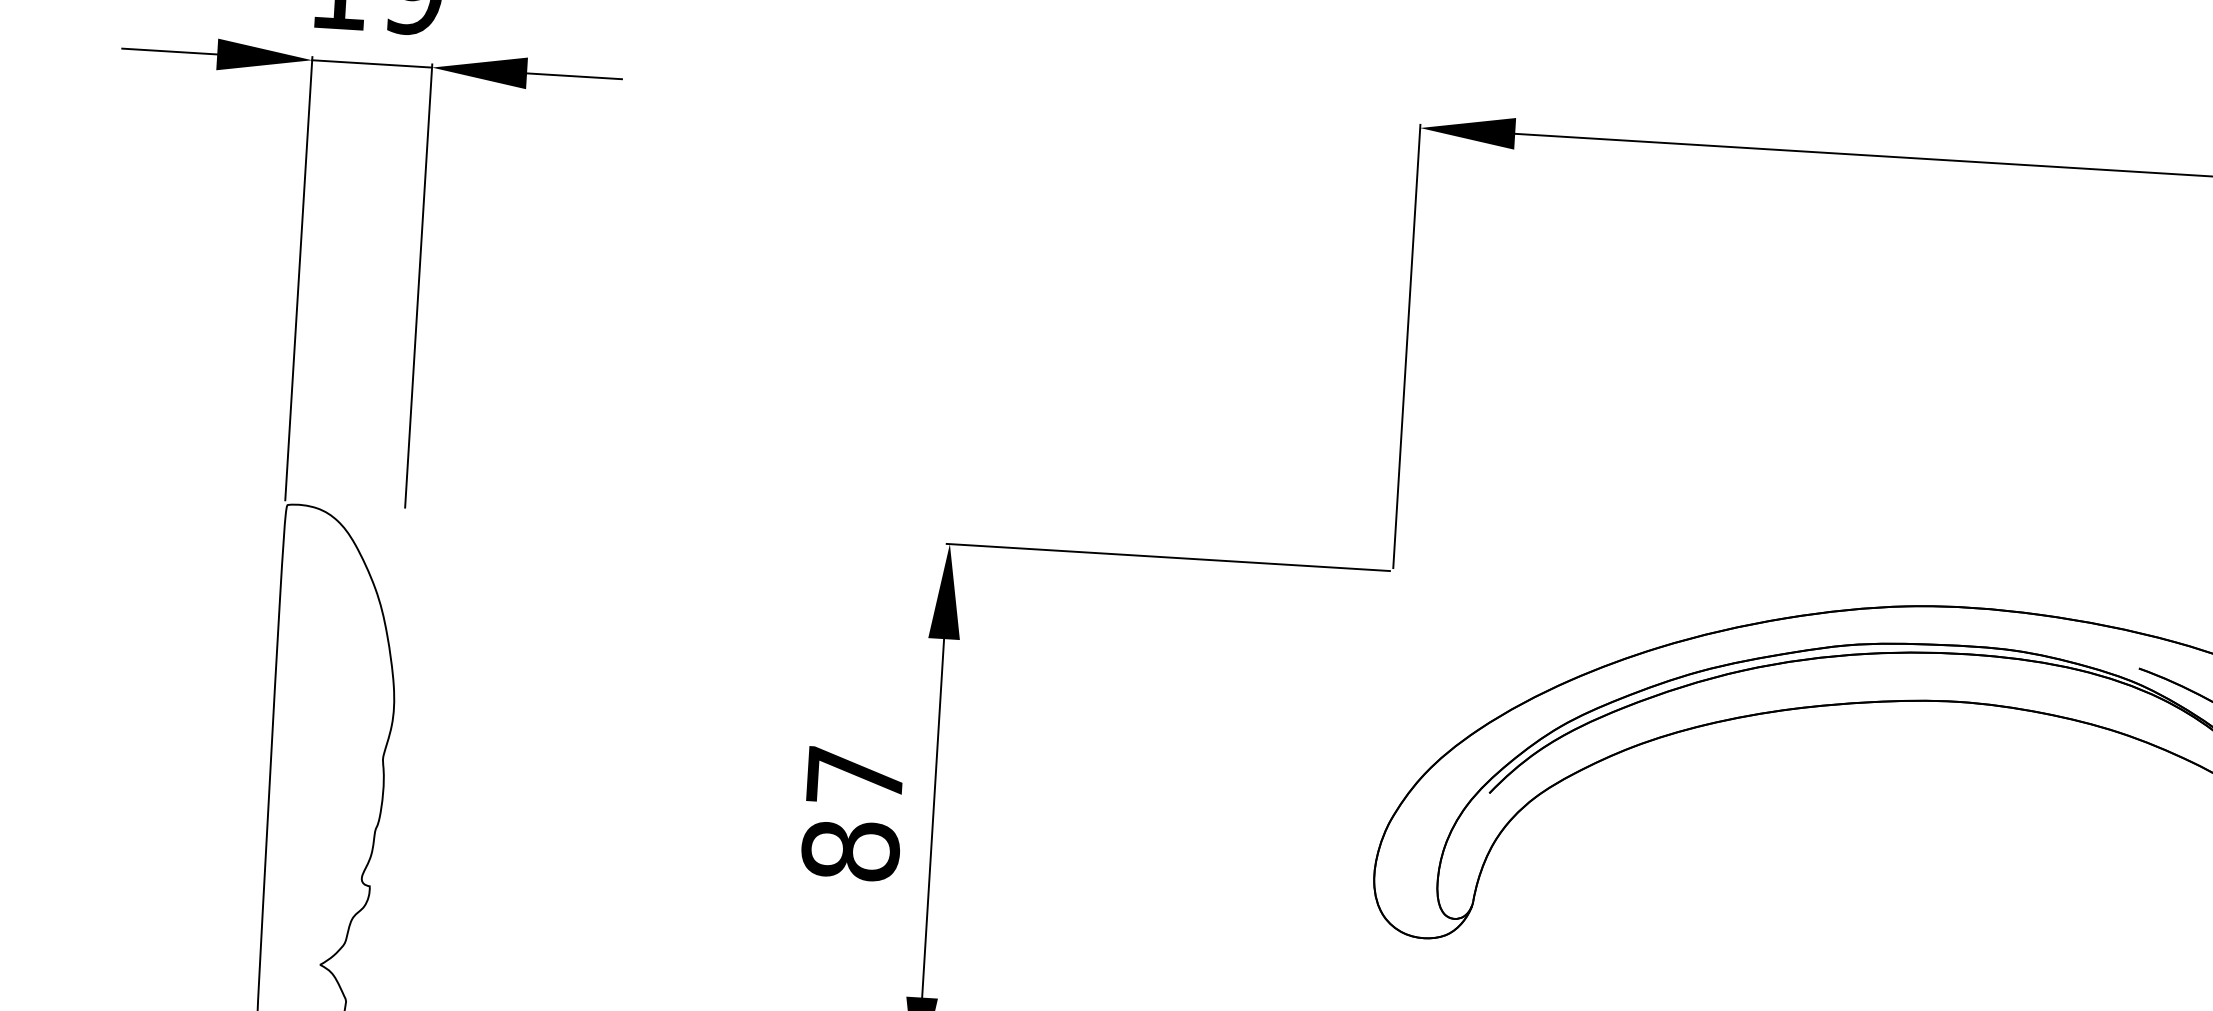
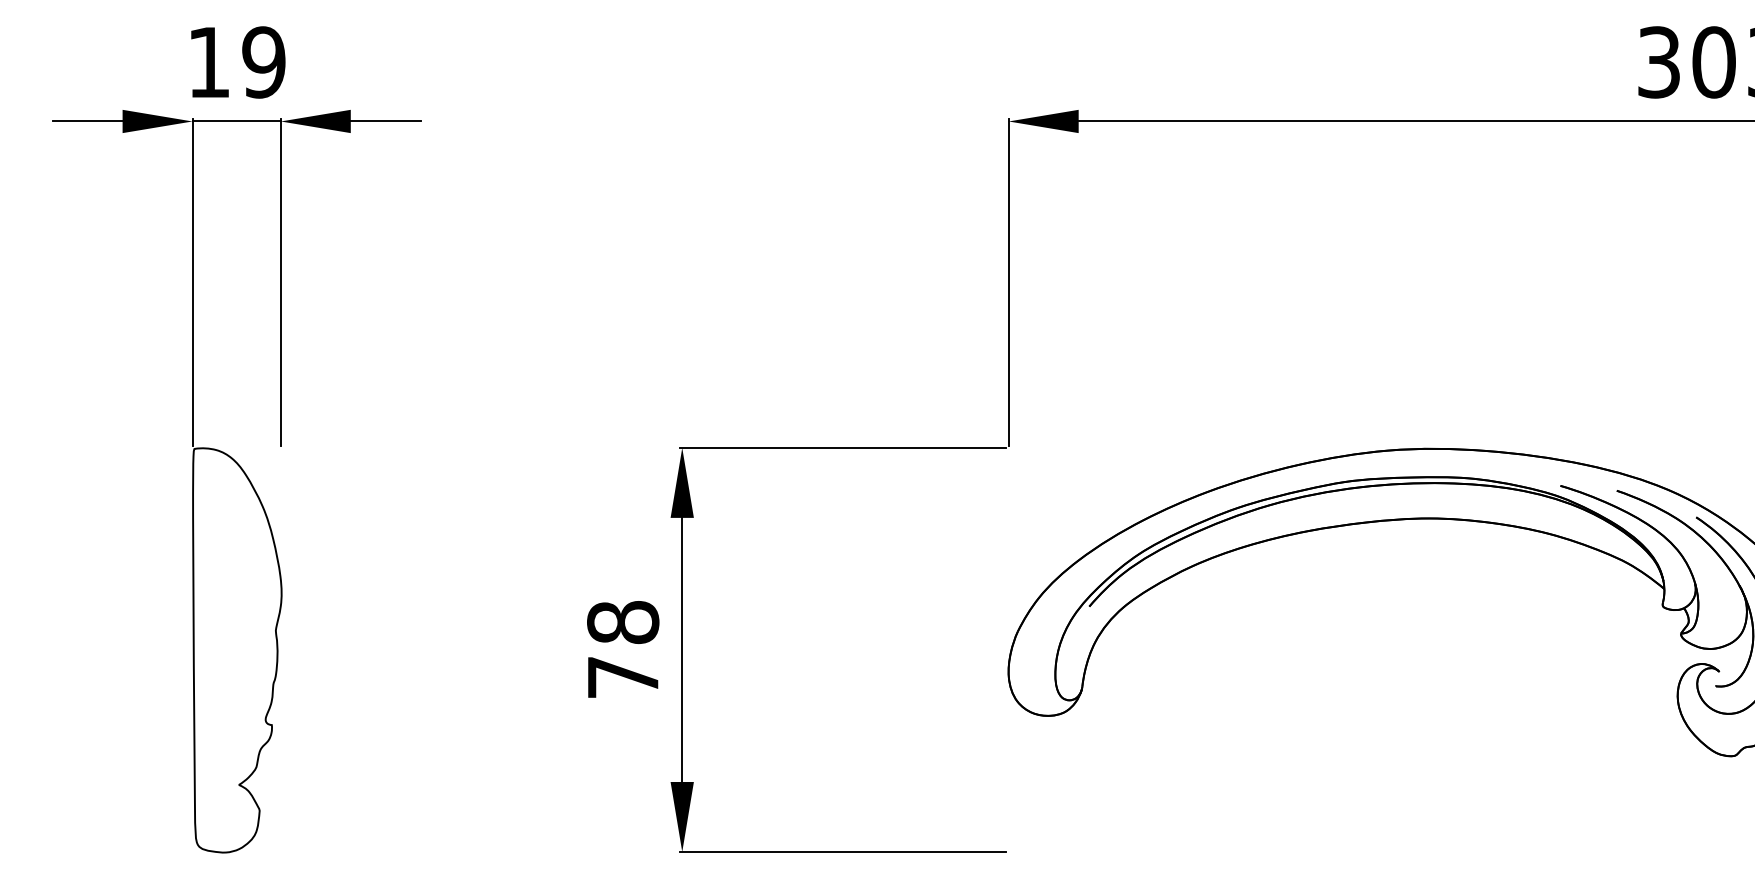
text: (853, 812) -> (623, 649), 87 -> 78

